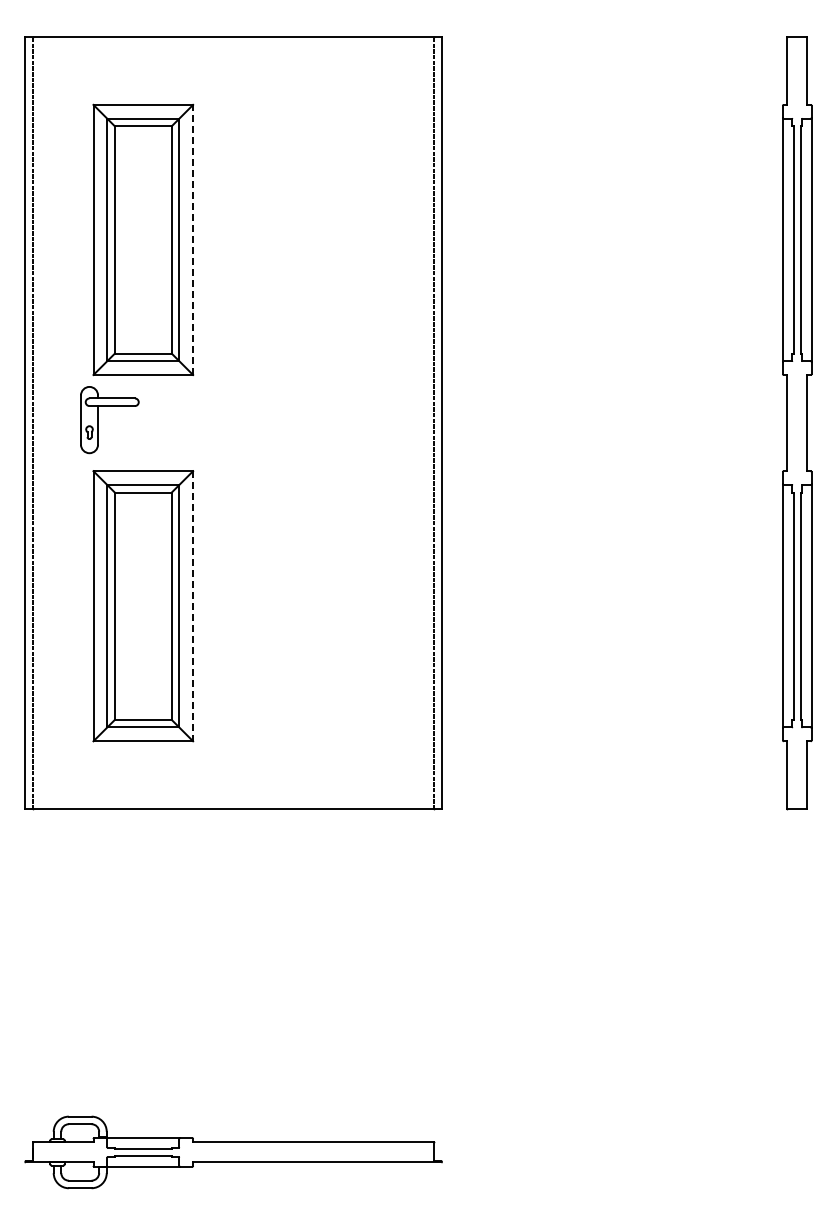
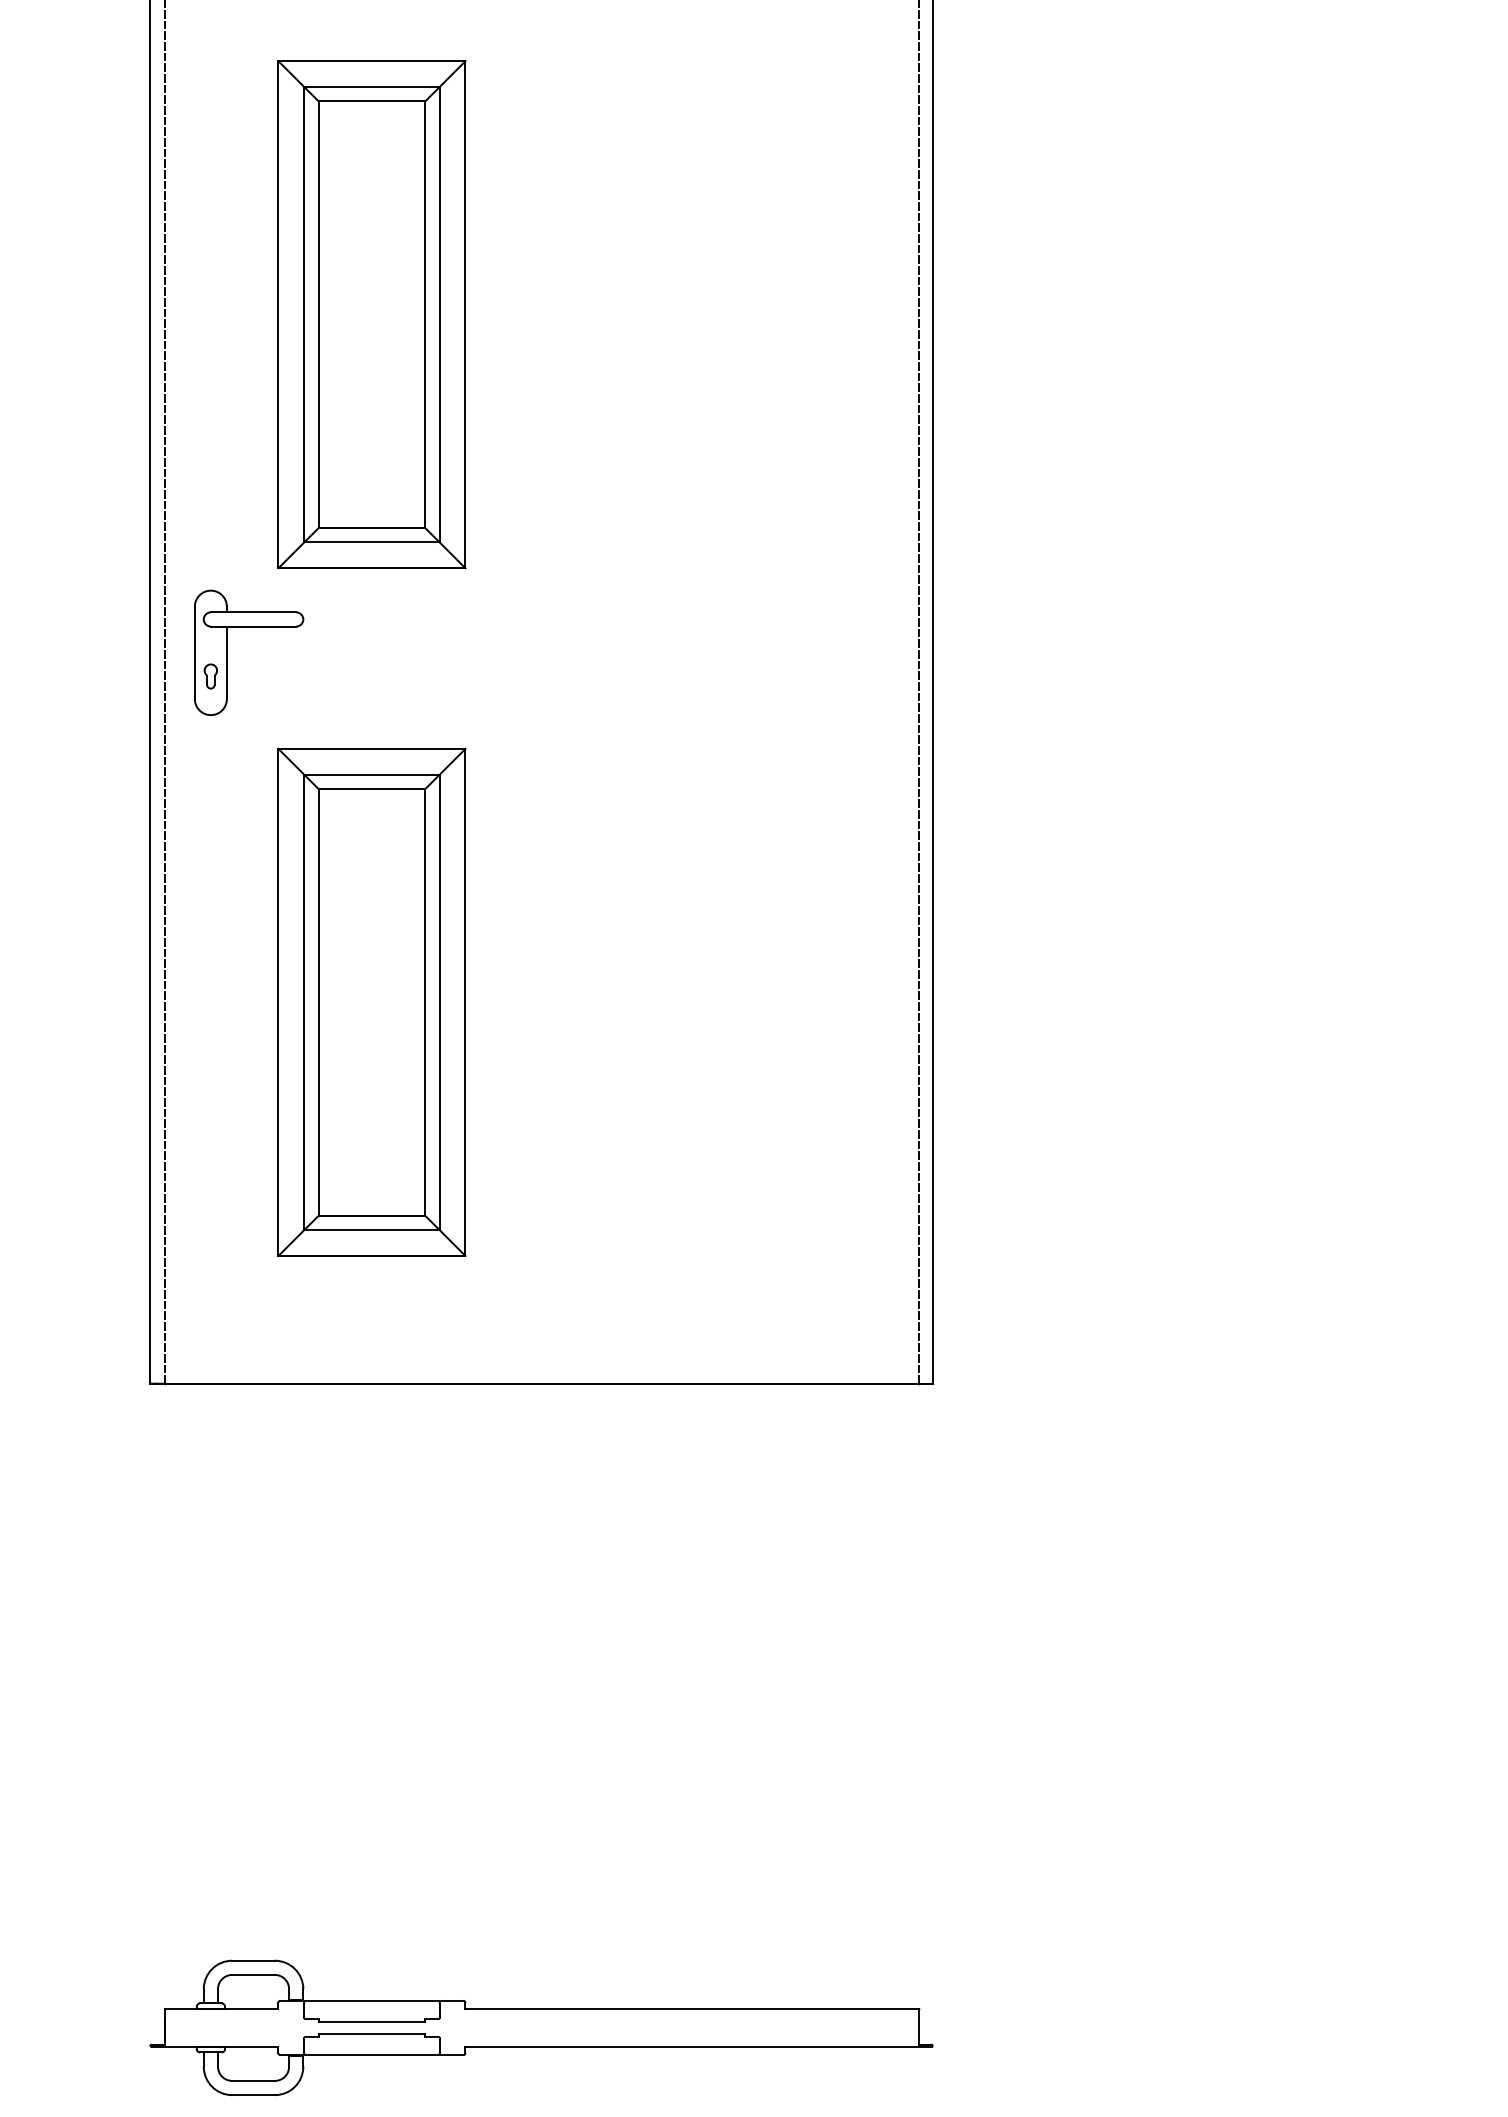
line: (193, 239) -> (466, 313), dashed -> solid
part: (98, 420) -> (227, 653), moved
line: (193, 606) -> (466, 1002), dashed -> solid

